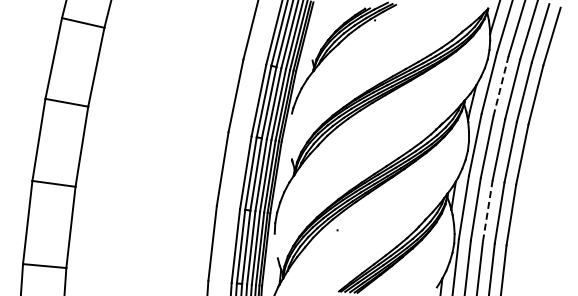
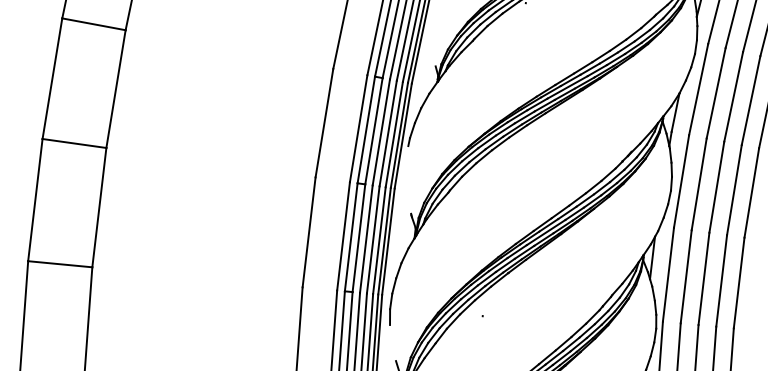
line: (500, 86) -> (715, 93), dashed -> solid
line: (487, 211) -> (703, 279), dashed -> solid

